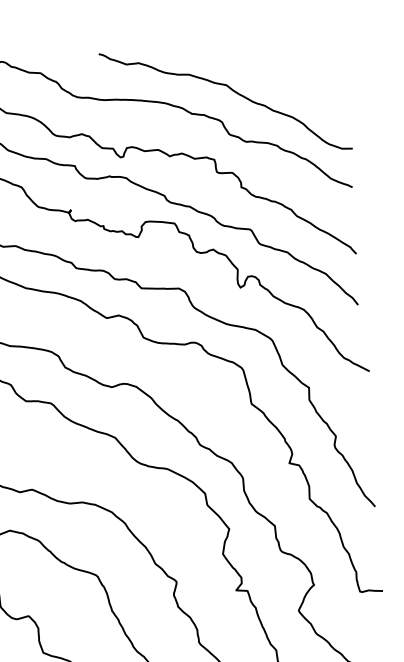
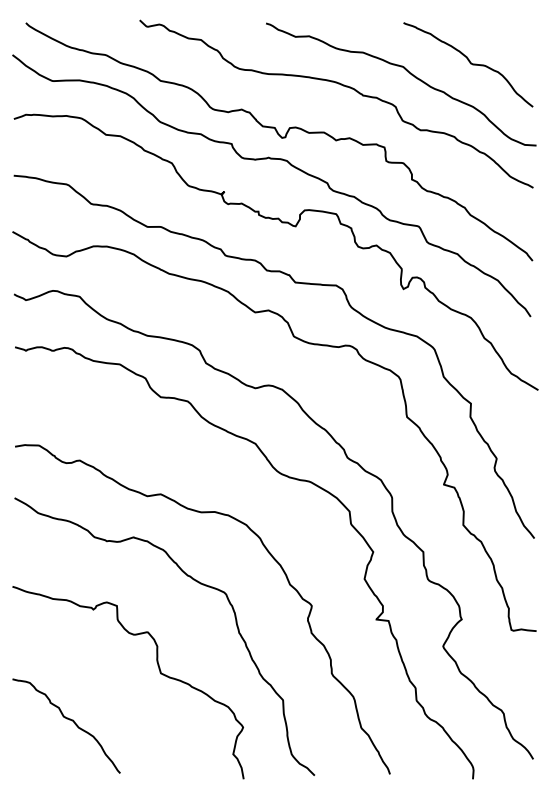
curve: (286, 78) -> (469, 63), added

